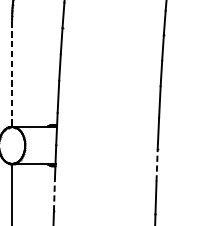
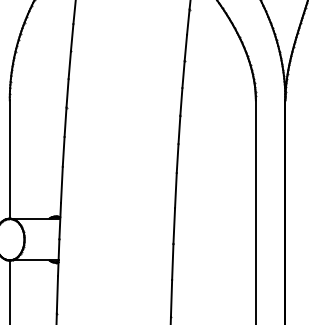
line: (11, 75) -> (9, 160), dashed -> solid
line: (156, 164) -> (172, 261), dashed -> solid
line: (54, 194) -> (57, 294), dashed -> solid

